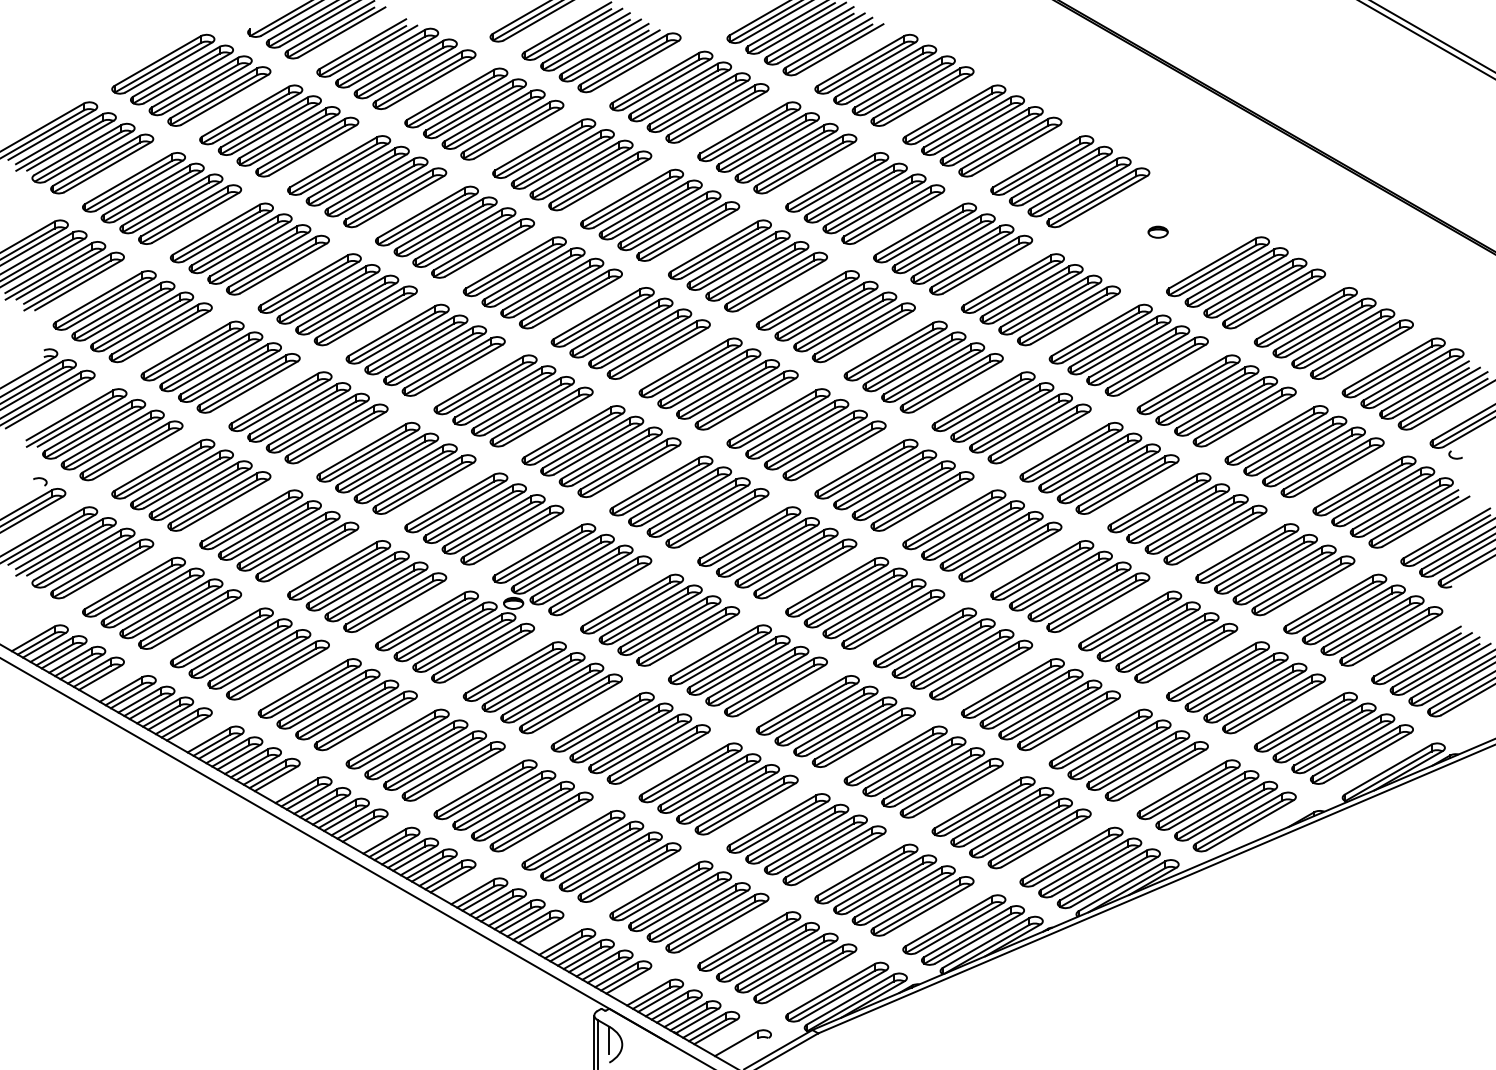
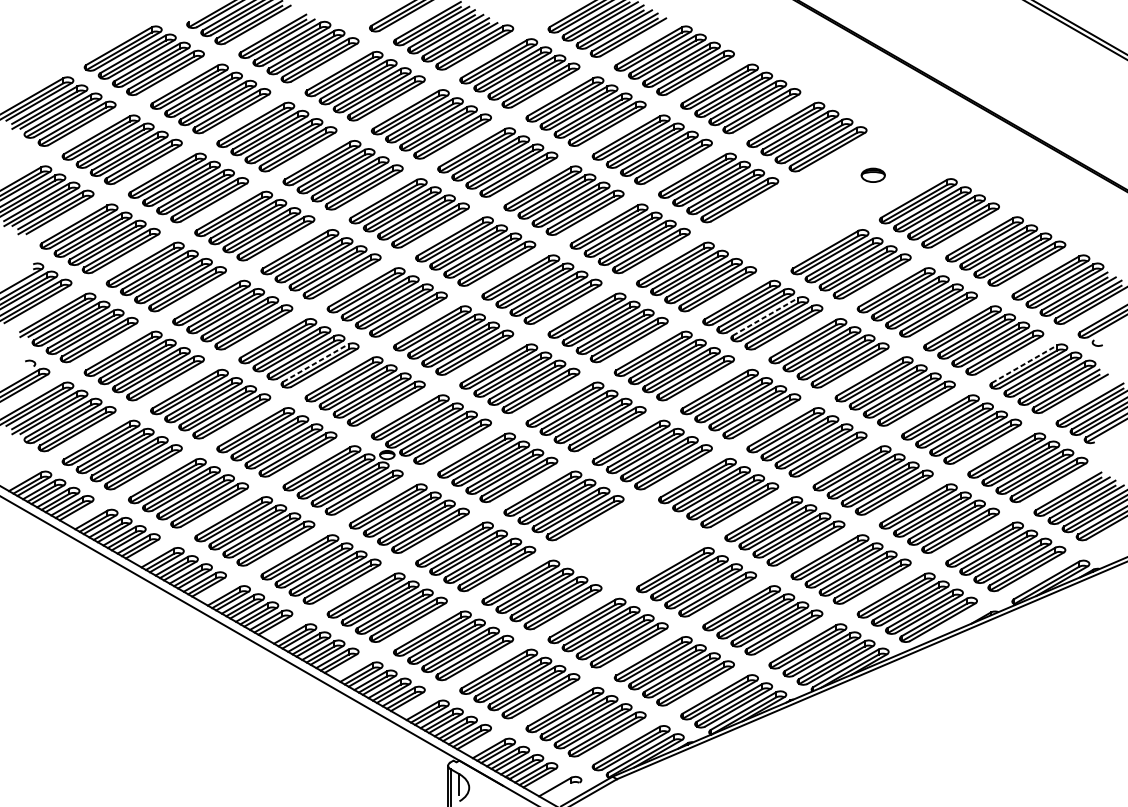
part: (1157, 231) -> (872, 174), size x1.6
part: (1040, 299) -> (784, 225), removed
line: (1015, 420) -> (765, 317), solid -> dashed
line: (418, 481) -> (315, 363), solid -> dashed
line: (1358, 482) -> (1024, 363), solid -> dashed
part: (835, 721) -> (629, 544), removed

